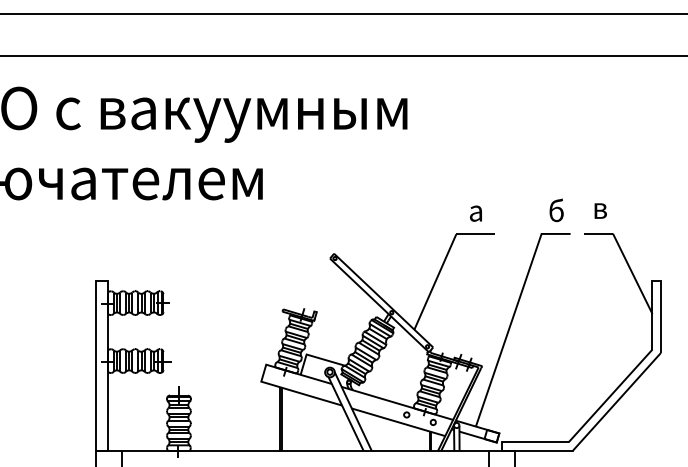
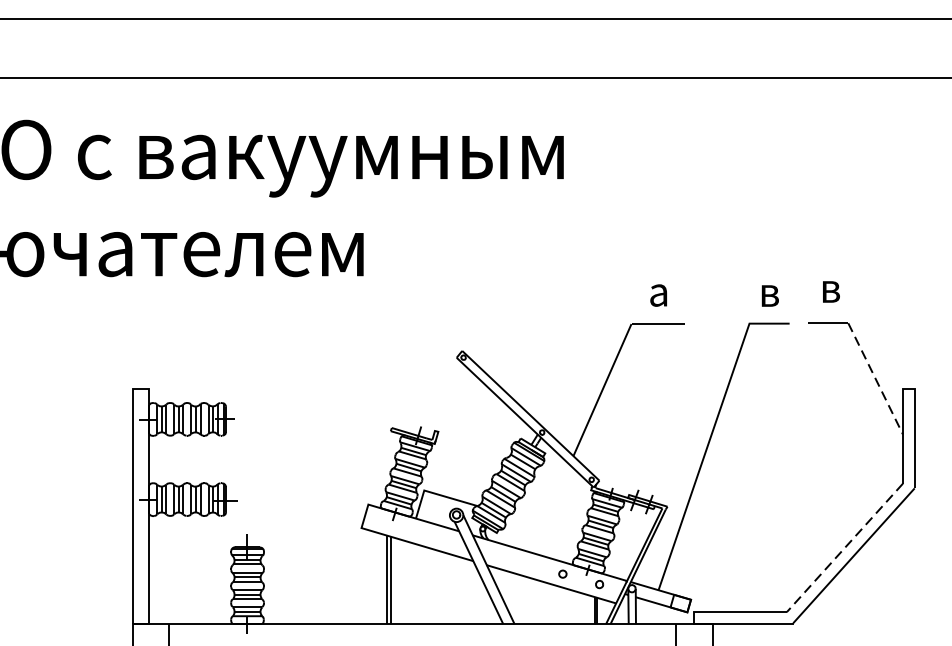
text: (556, 210) -> (770, 291), б -> в
line: (632, 273) -> (875, 378), solid -> dashed
line: (610, 396) -> (844, 548), solid -> dashed

